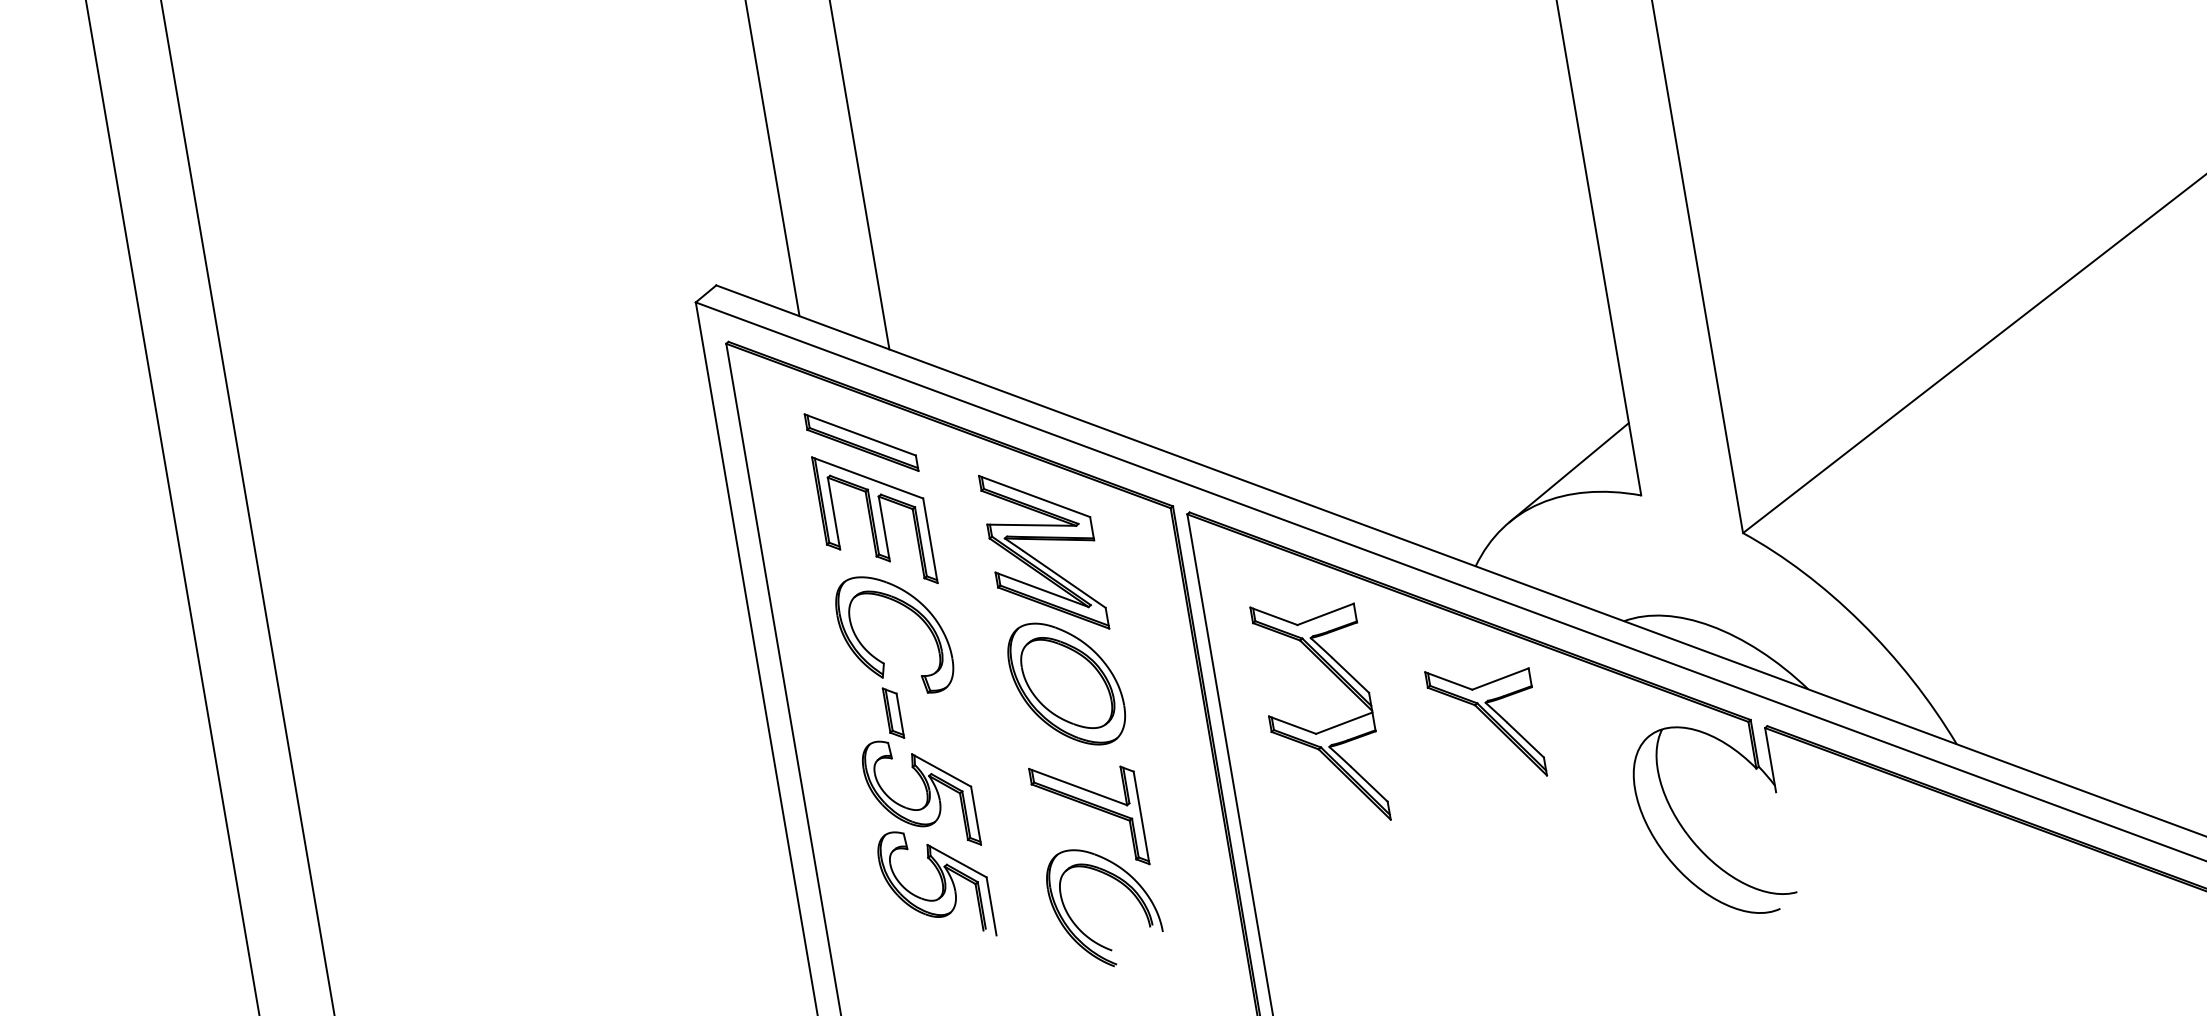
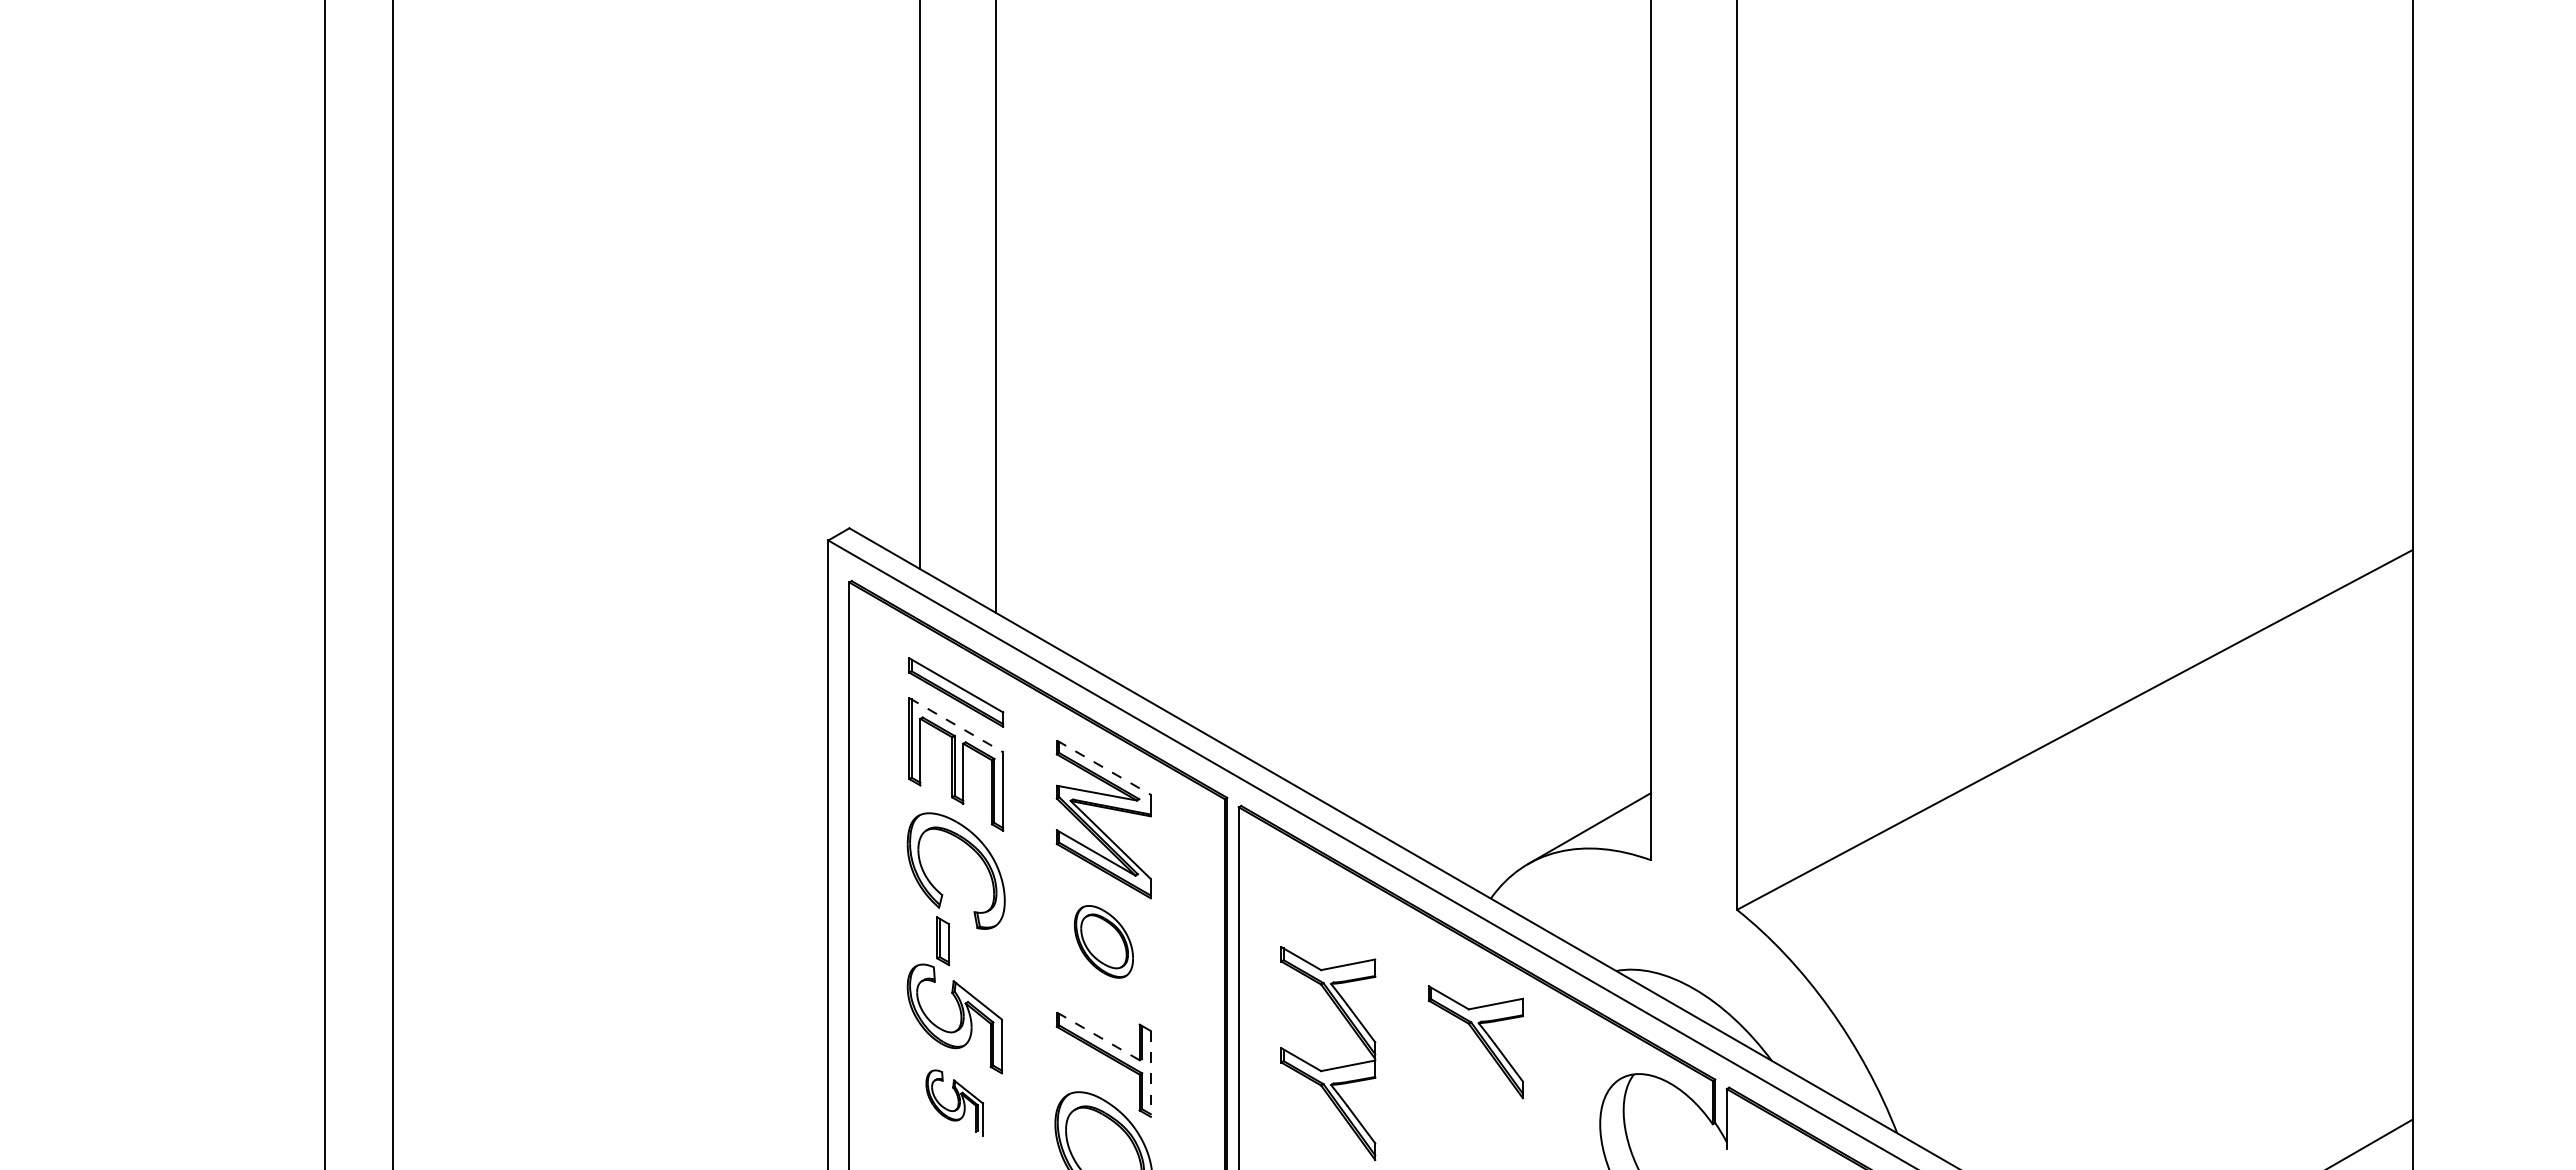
line: (867, 478) -> (956, 725), solid -> dashed
line: (1035, 496) -> (1104, 767), solid -> dashed
part: (1066, 683) -> (1103, 941), size x0.6
part: (1328, 727) -> (1333, 1067), moved
line: (1078, 787) -> (1098, 1036), solid -> dashed
line: (1141, 817) -> (1150, 1073), solid -> dashed
part: (935, 884) -> (954, 1102), size x0.6

